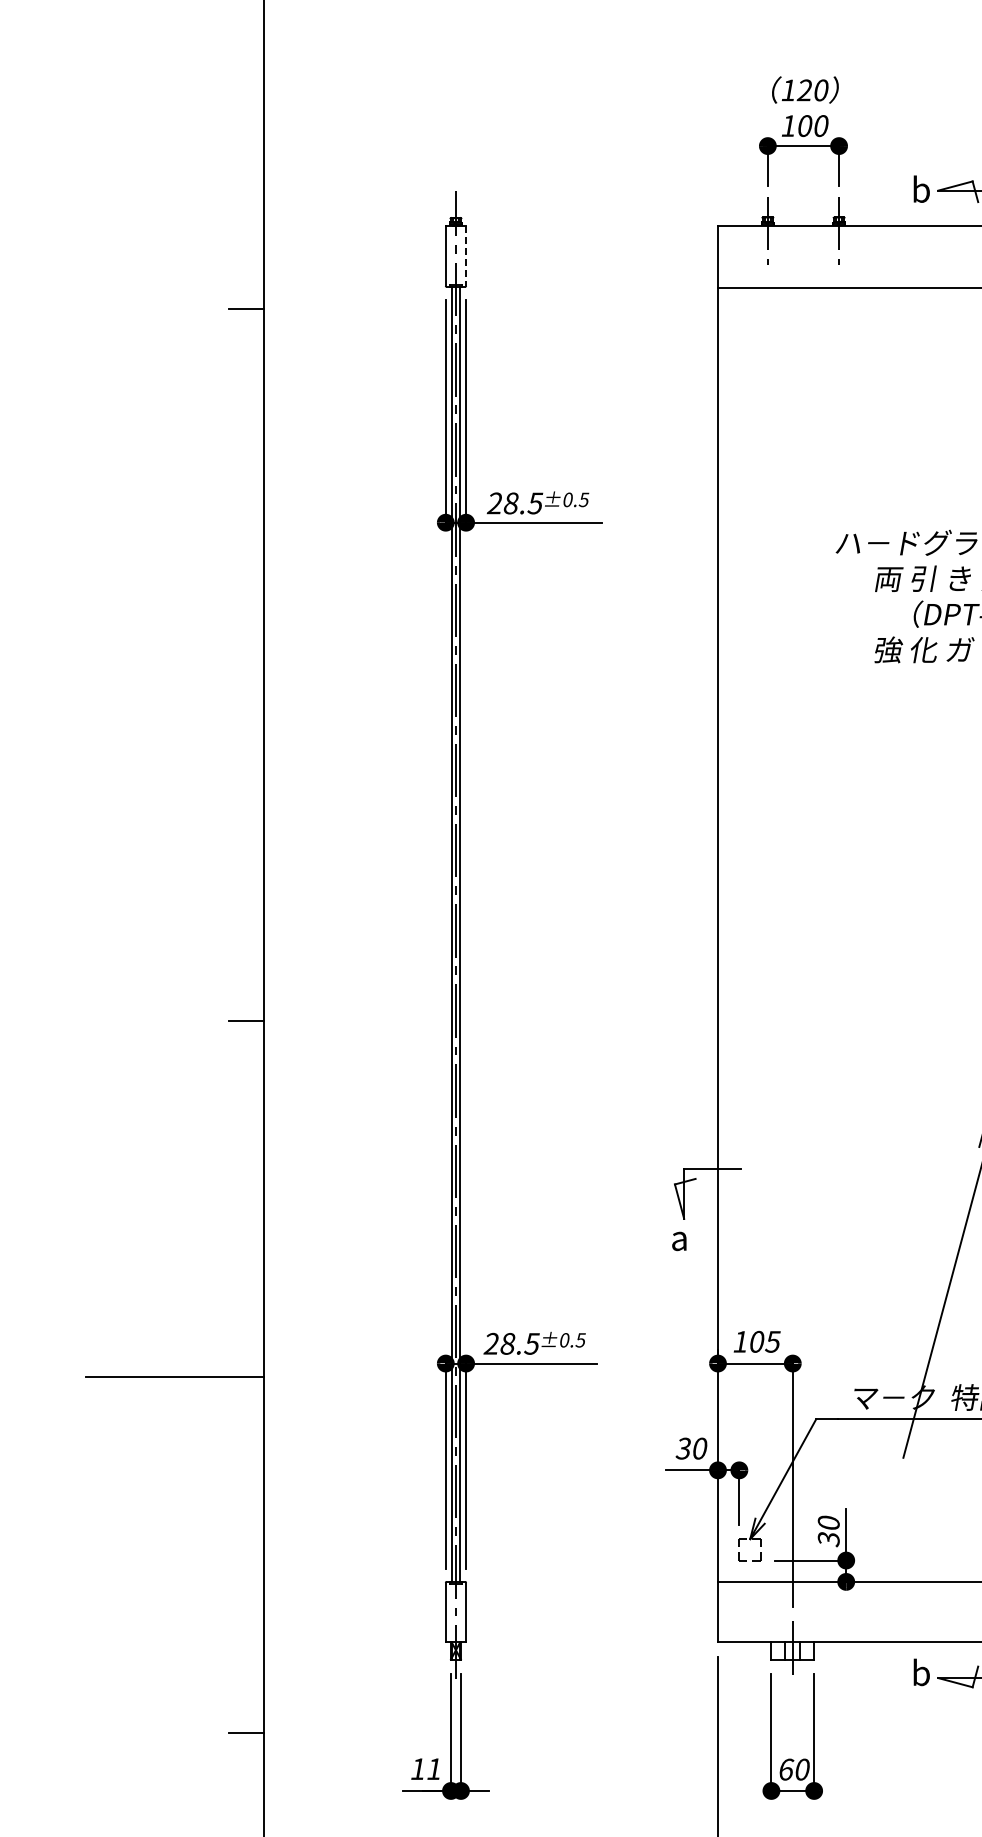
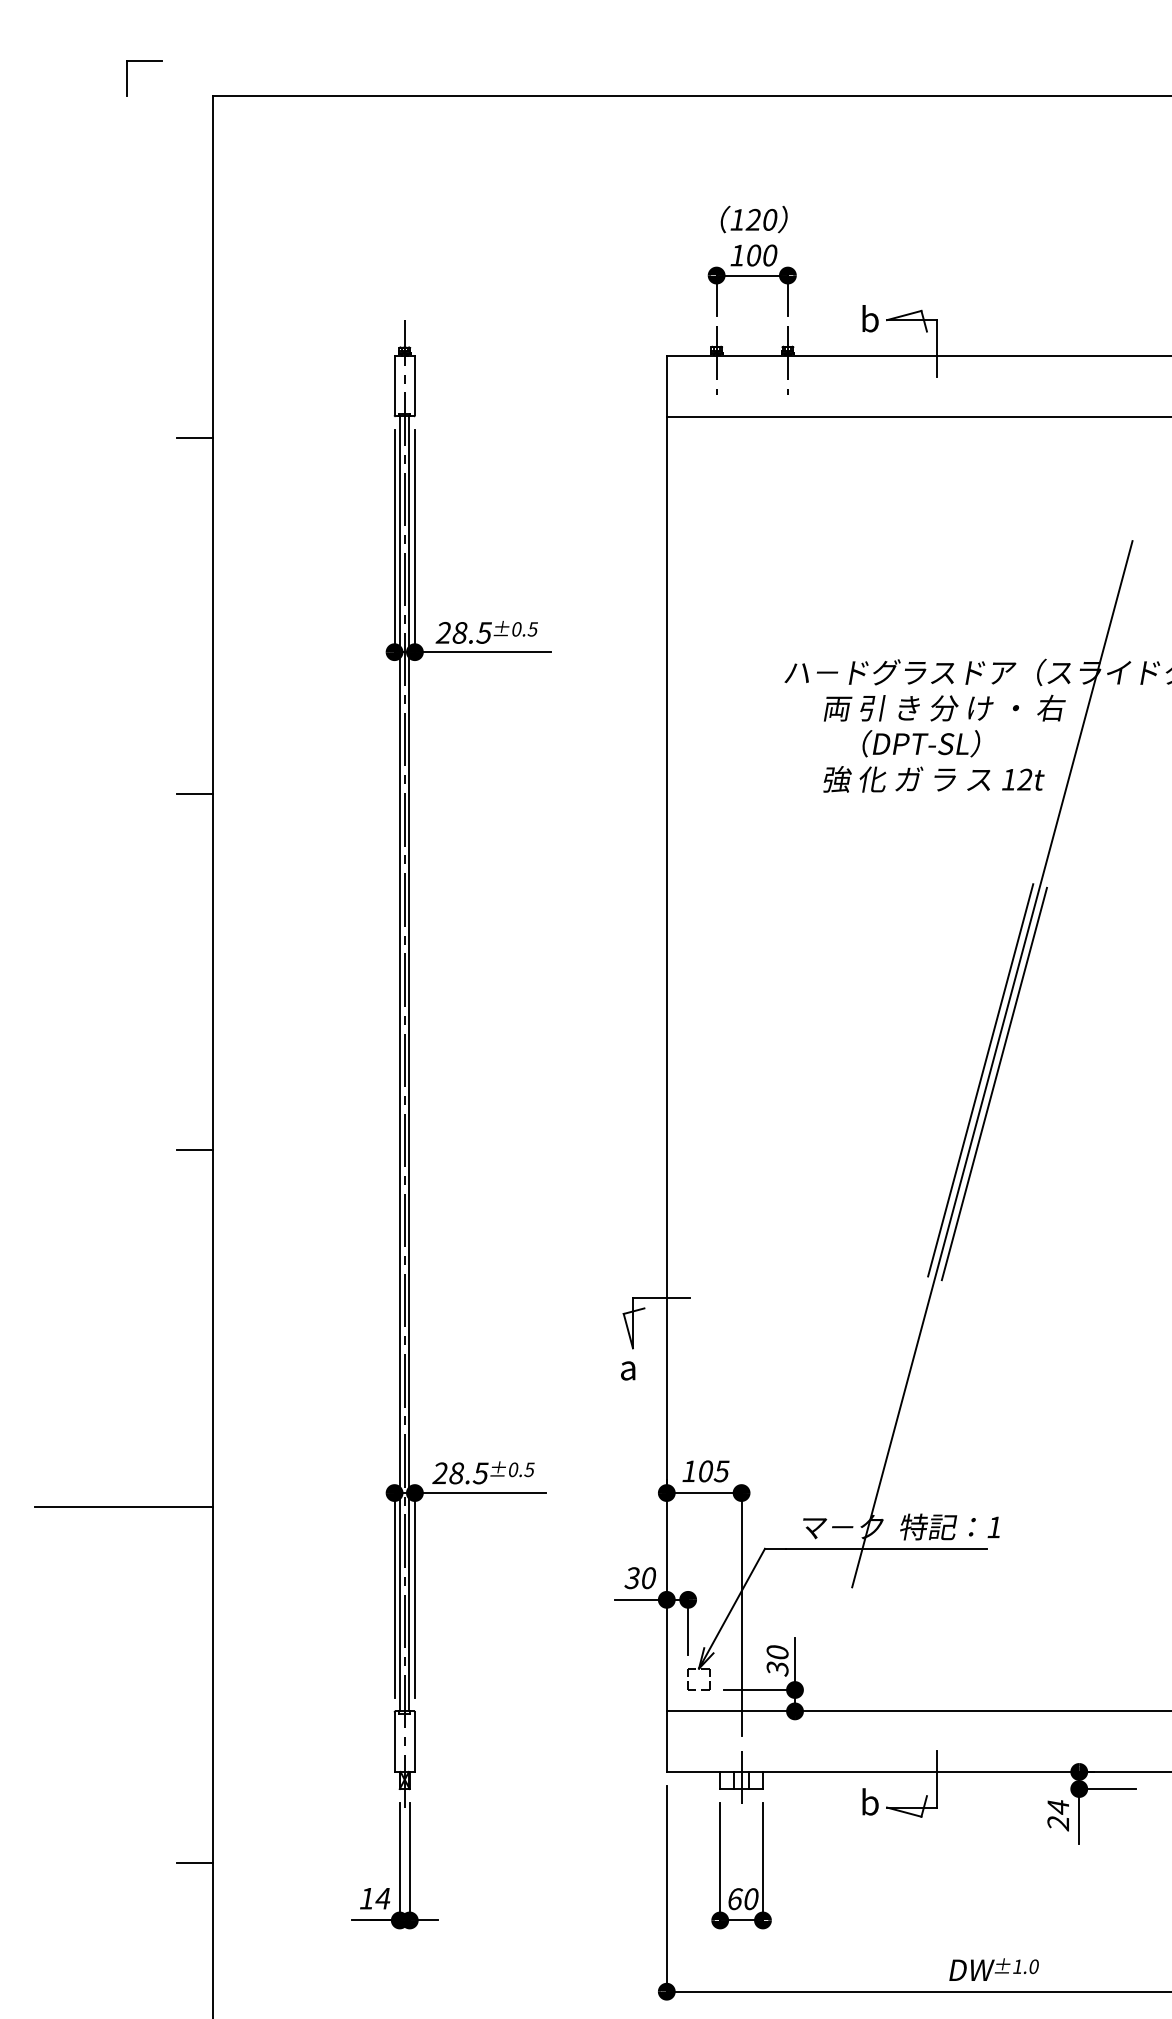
line: (465, 256) -> (414, 385), dashed -> solid
line: (246, 665) -> (195, 794), added
text: (433, 1769) -> (382, 1898), 11 -> 14

